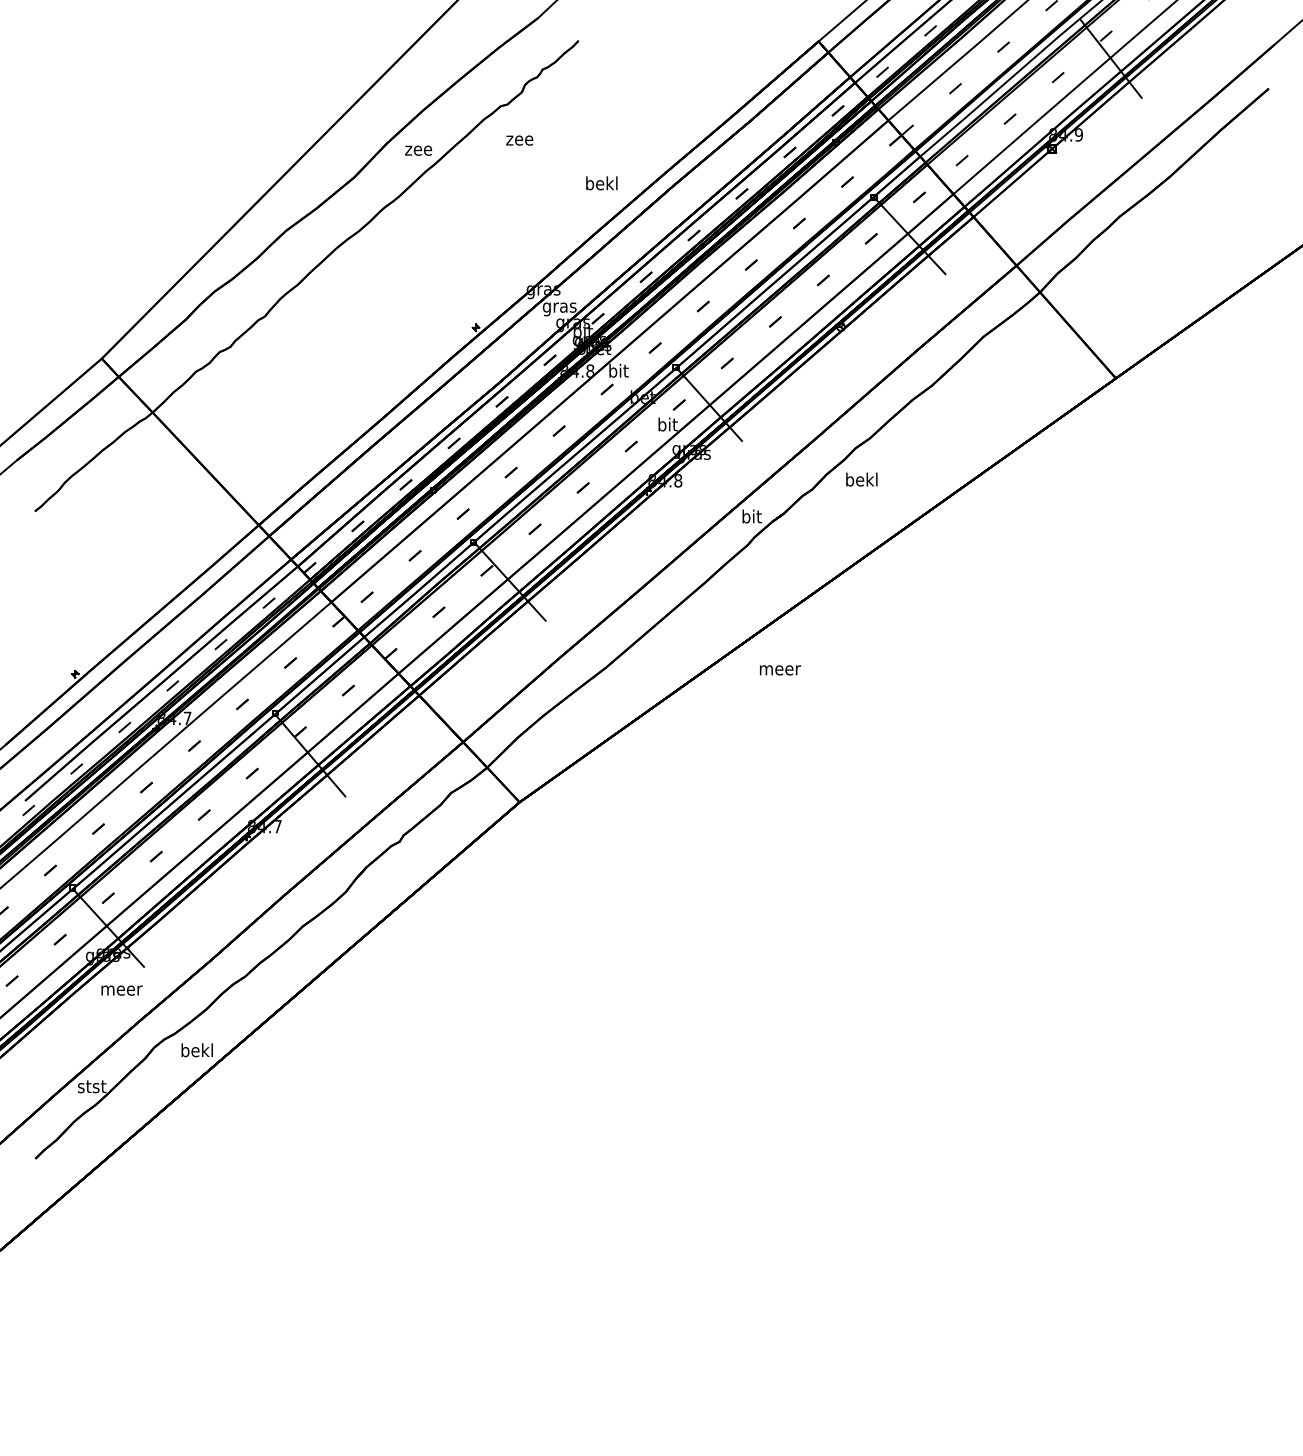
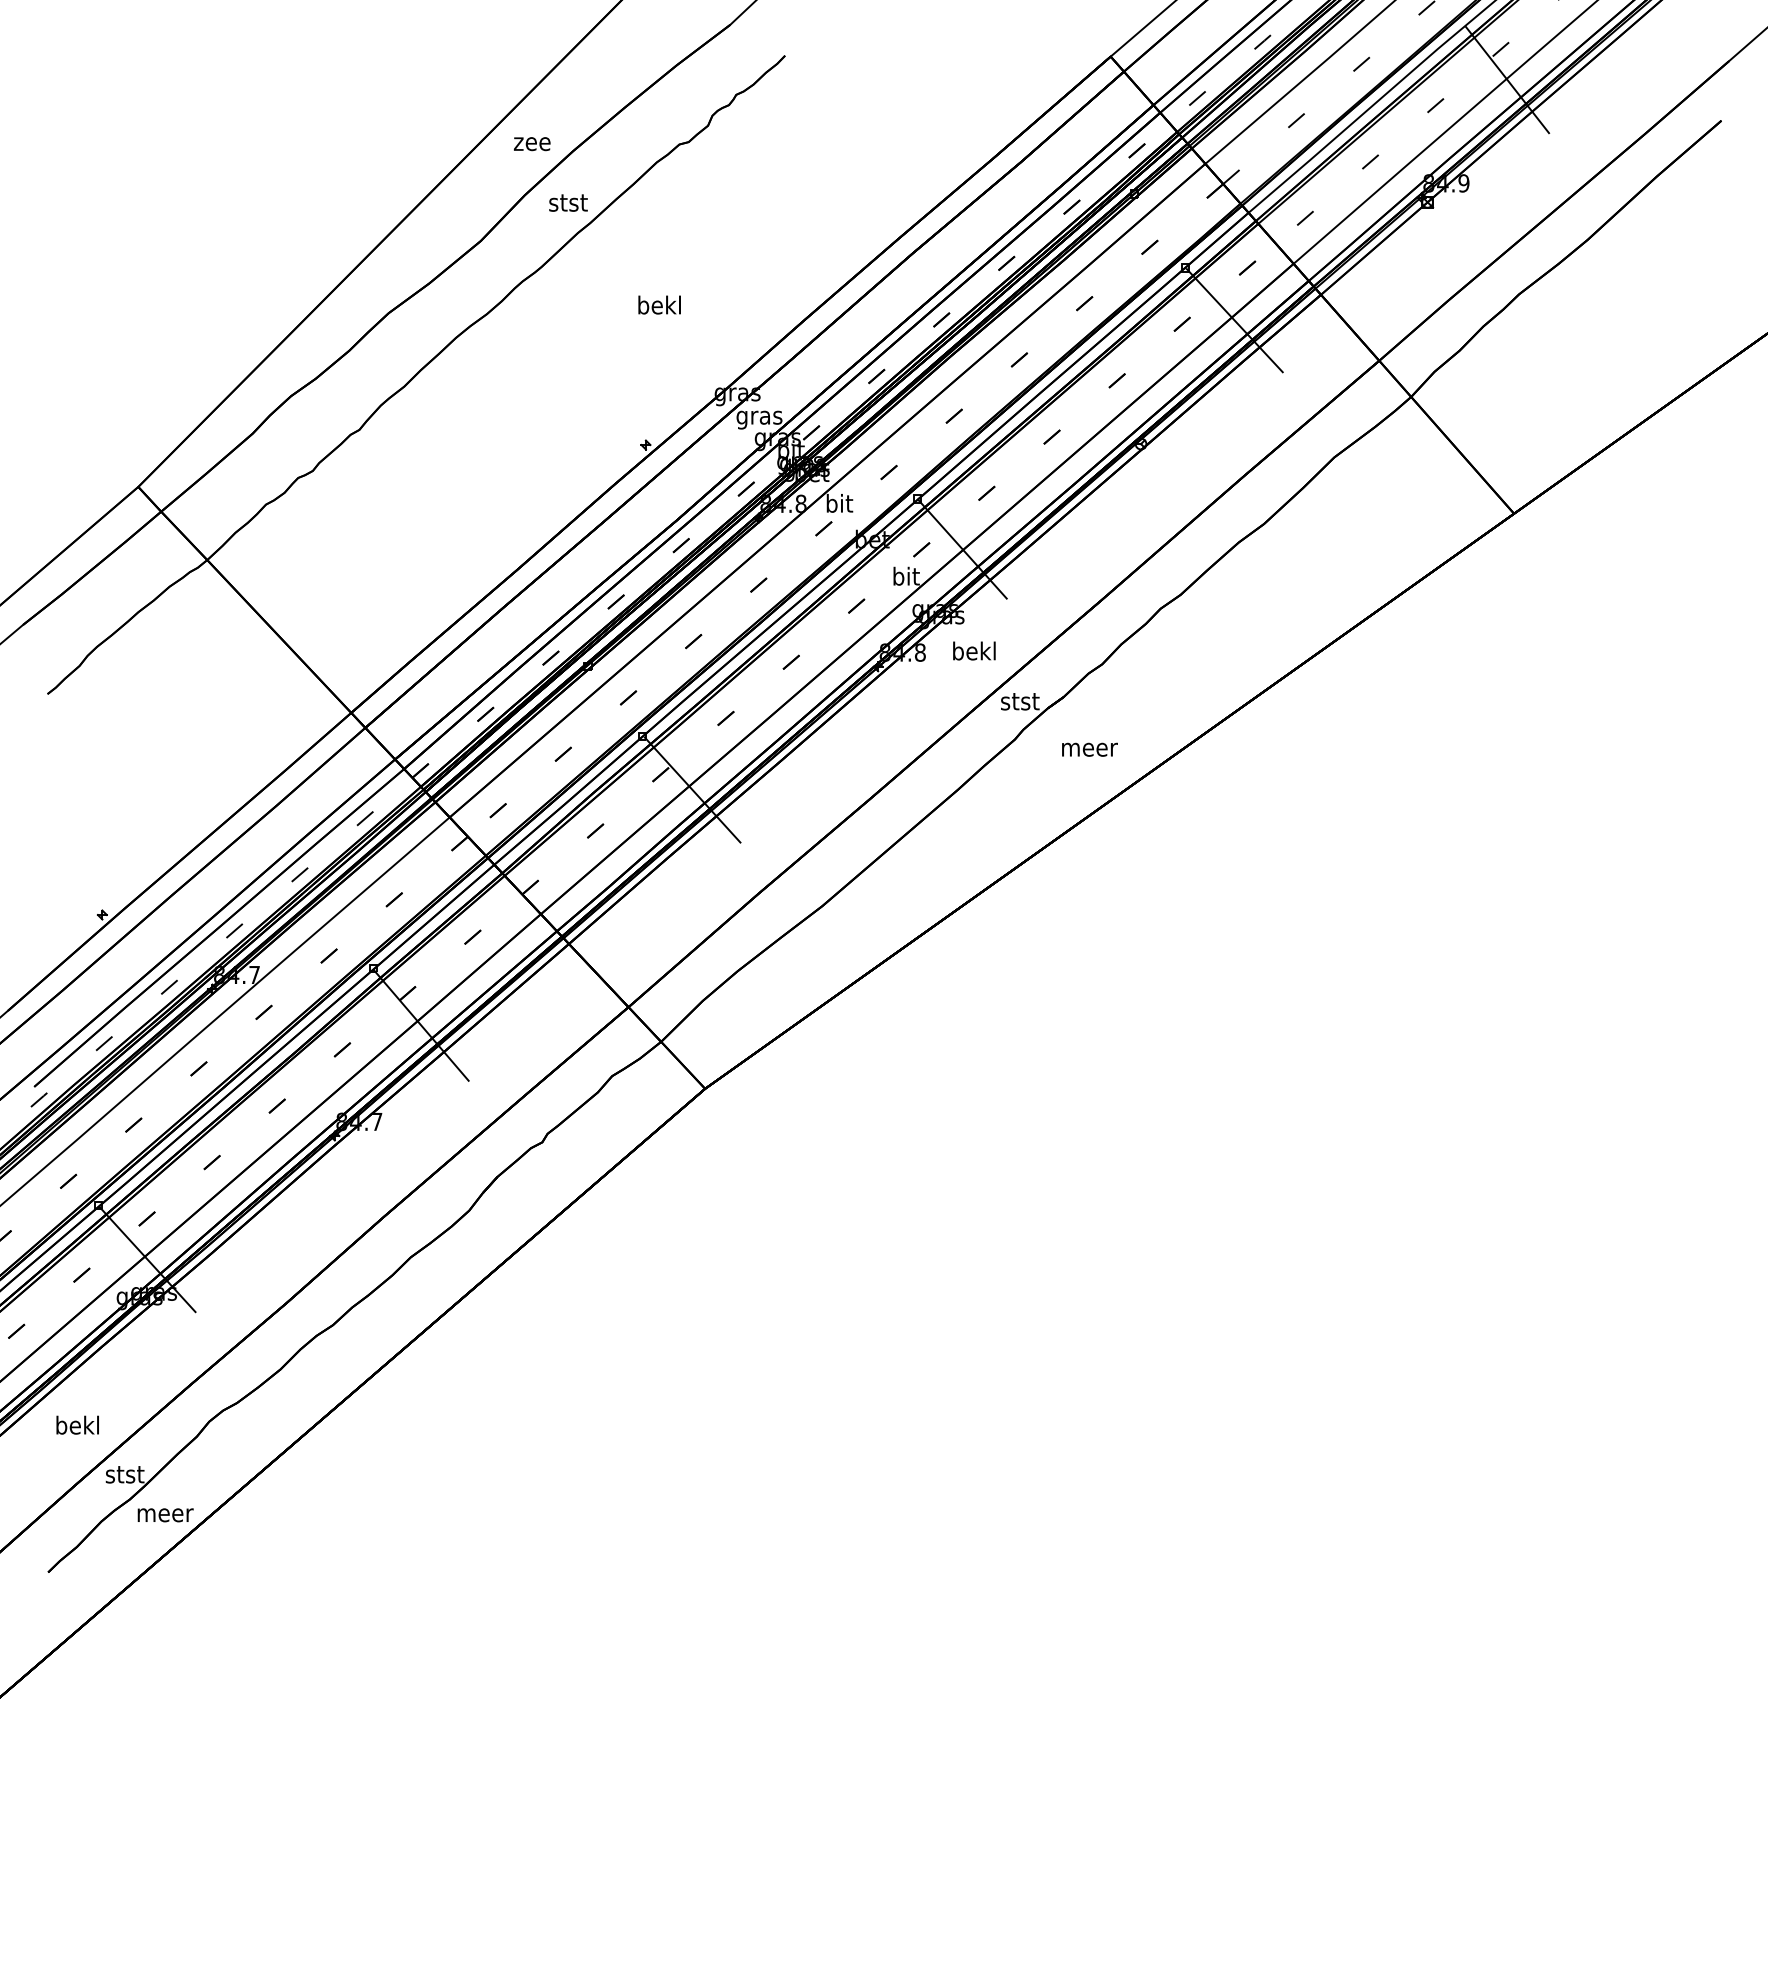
text: (519, 140) -> (532, 144), moved
text: (418, 149) -> (568, 202), zee -> stst
text: (601, 182) -> (659, 304), moved
text: (861, 479) -> (974, 650), moved
text: (752, 516) -> (1020, 700), bit -> stst
text: (780, 670) -> (1089, 749), moved
text: (121, 990) -> (165, 1515), moved
text: (197, 1049) -> (77, 1424), moved

